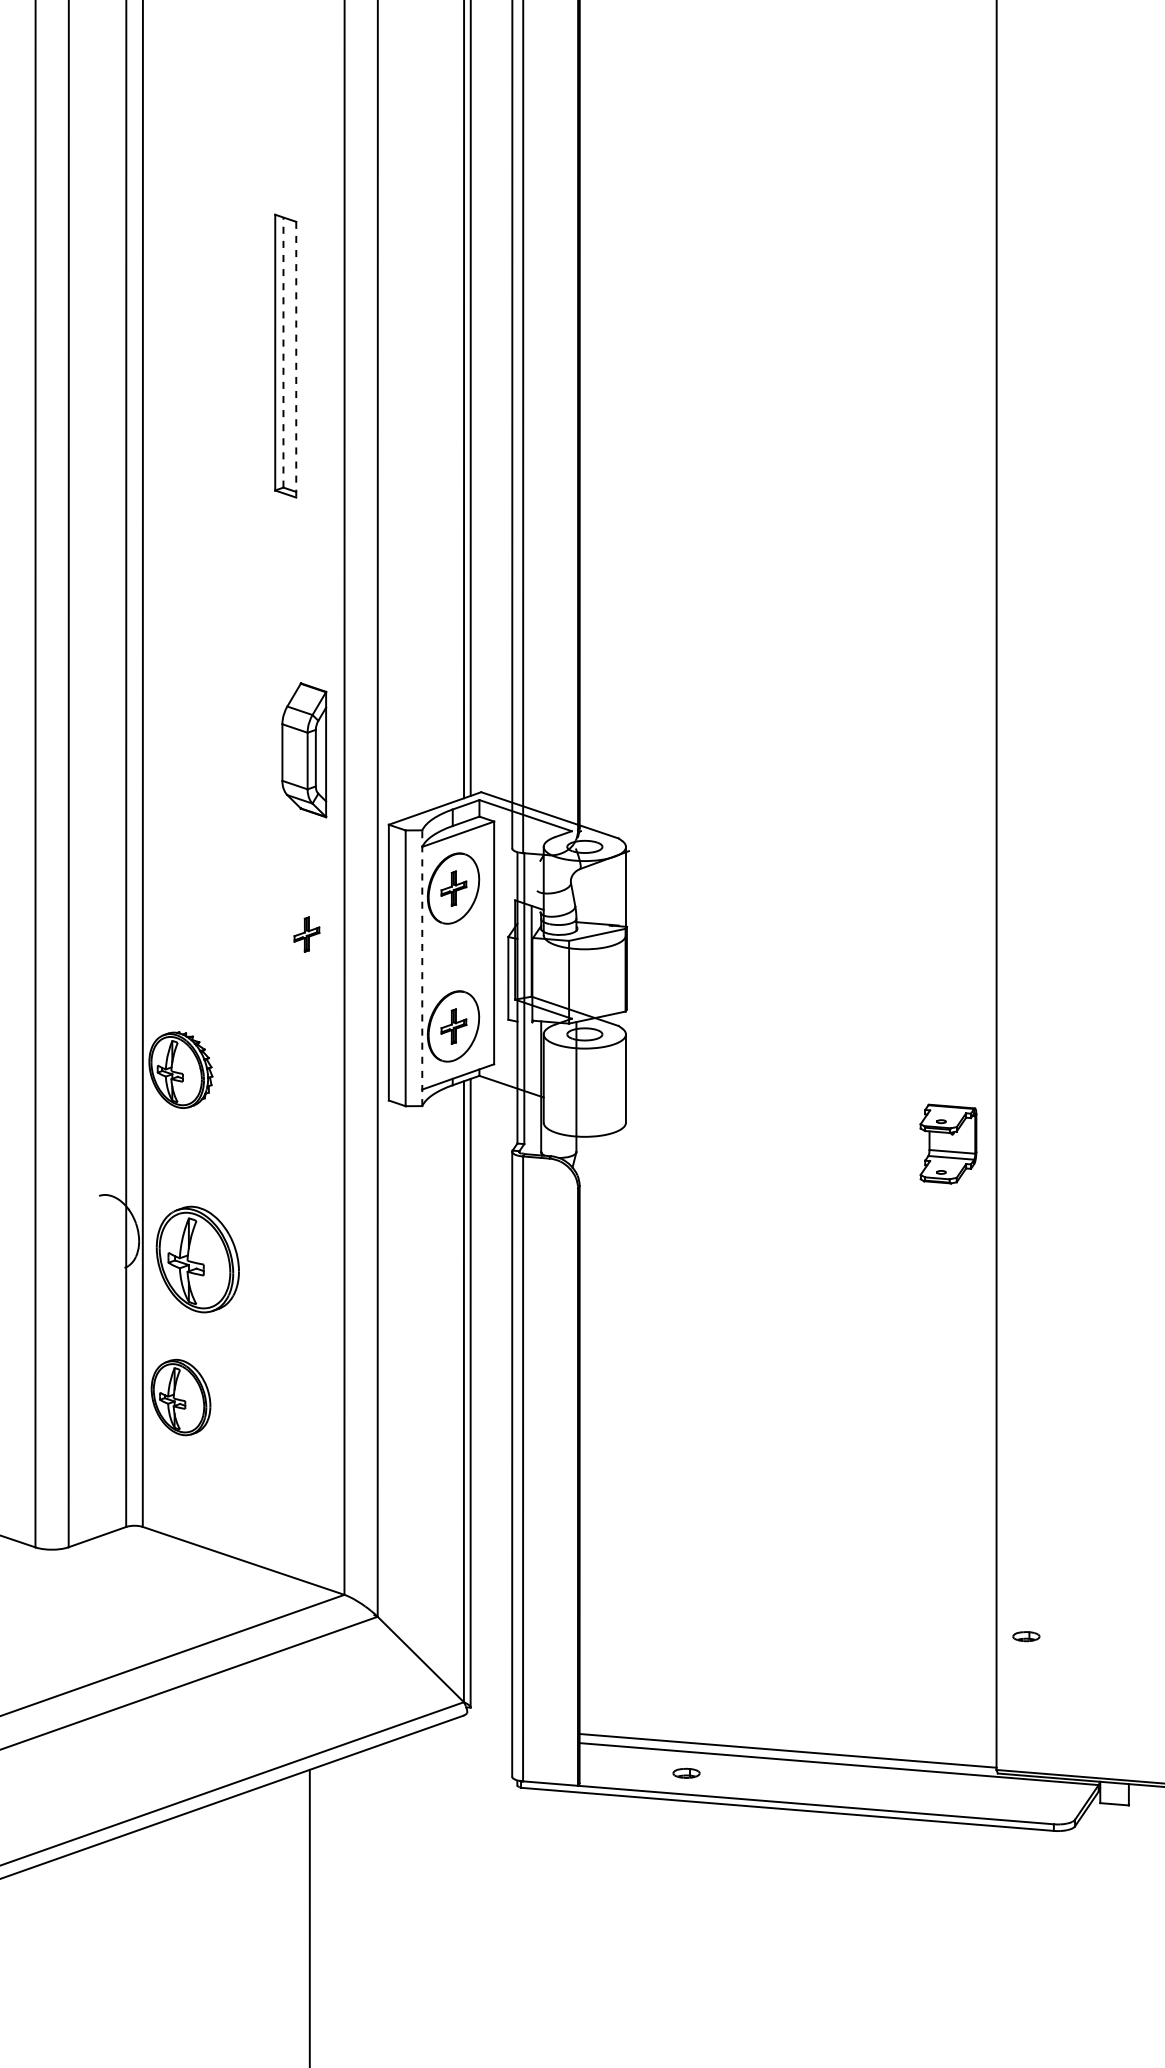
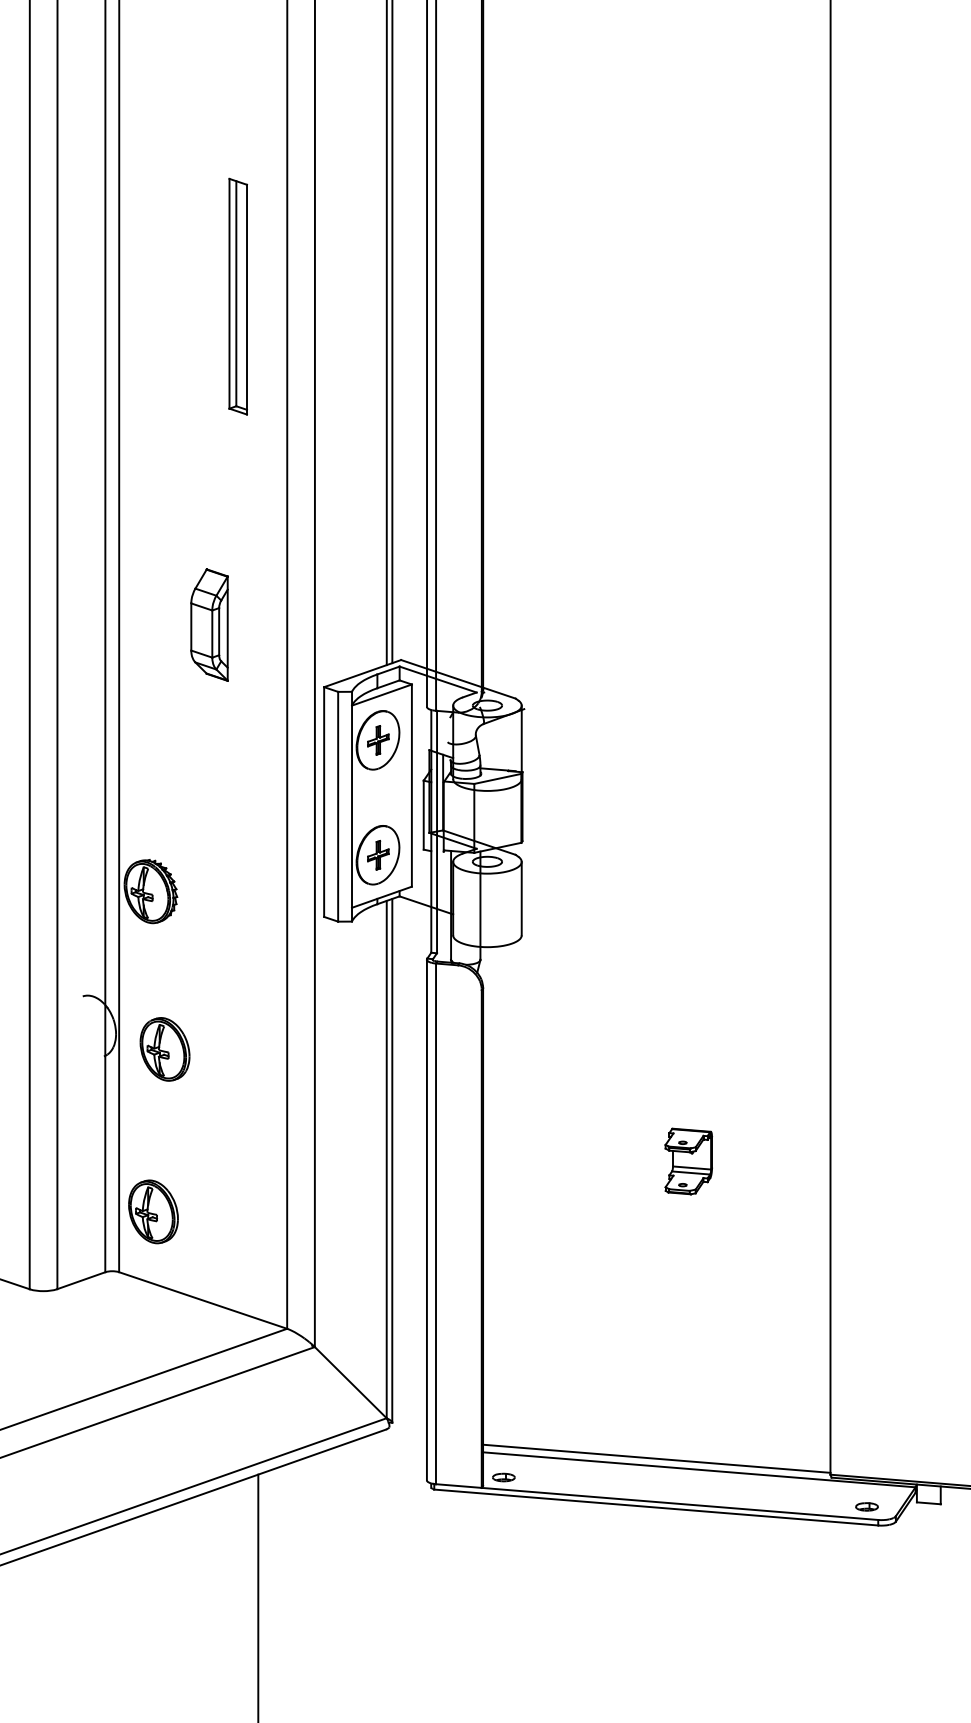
line: (283, 352) -> (236, 293), dashed -> solid
line: (296, 359) -> (247, 299), dashed -> solid
part: (304, 750) -> (209, 625), moved
part: (306, 934) -> (255, 778), removed
line: (422, 968) -> (352, 806), dashed -> solid
part: (948, 1143) -> (688, 1161), moved
part: (197, 1259) -> (164, 1049), size x0.71
part: (180, 1397) -> (153, 1211), moved
part: (1026, 1636) -> (867, 1506), moved
part: (686, 1772) -> (503, 1476), moved

